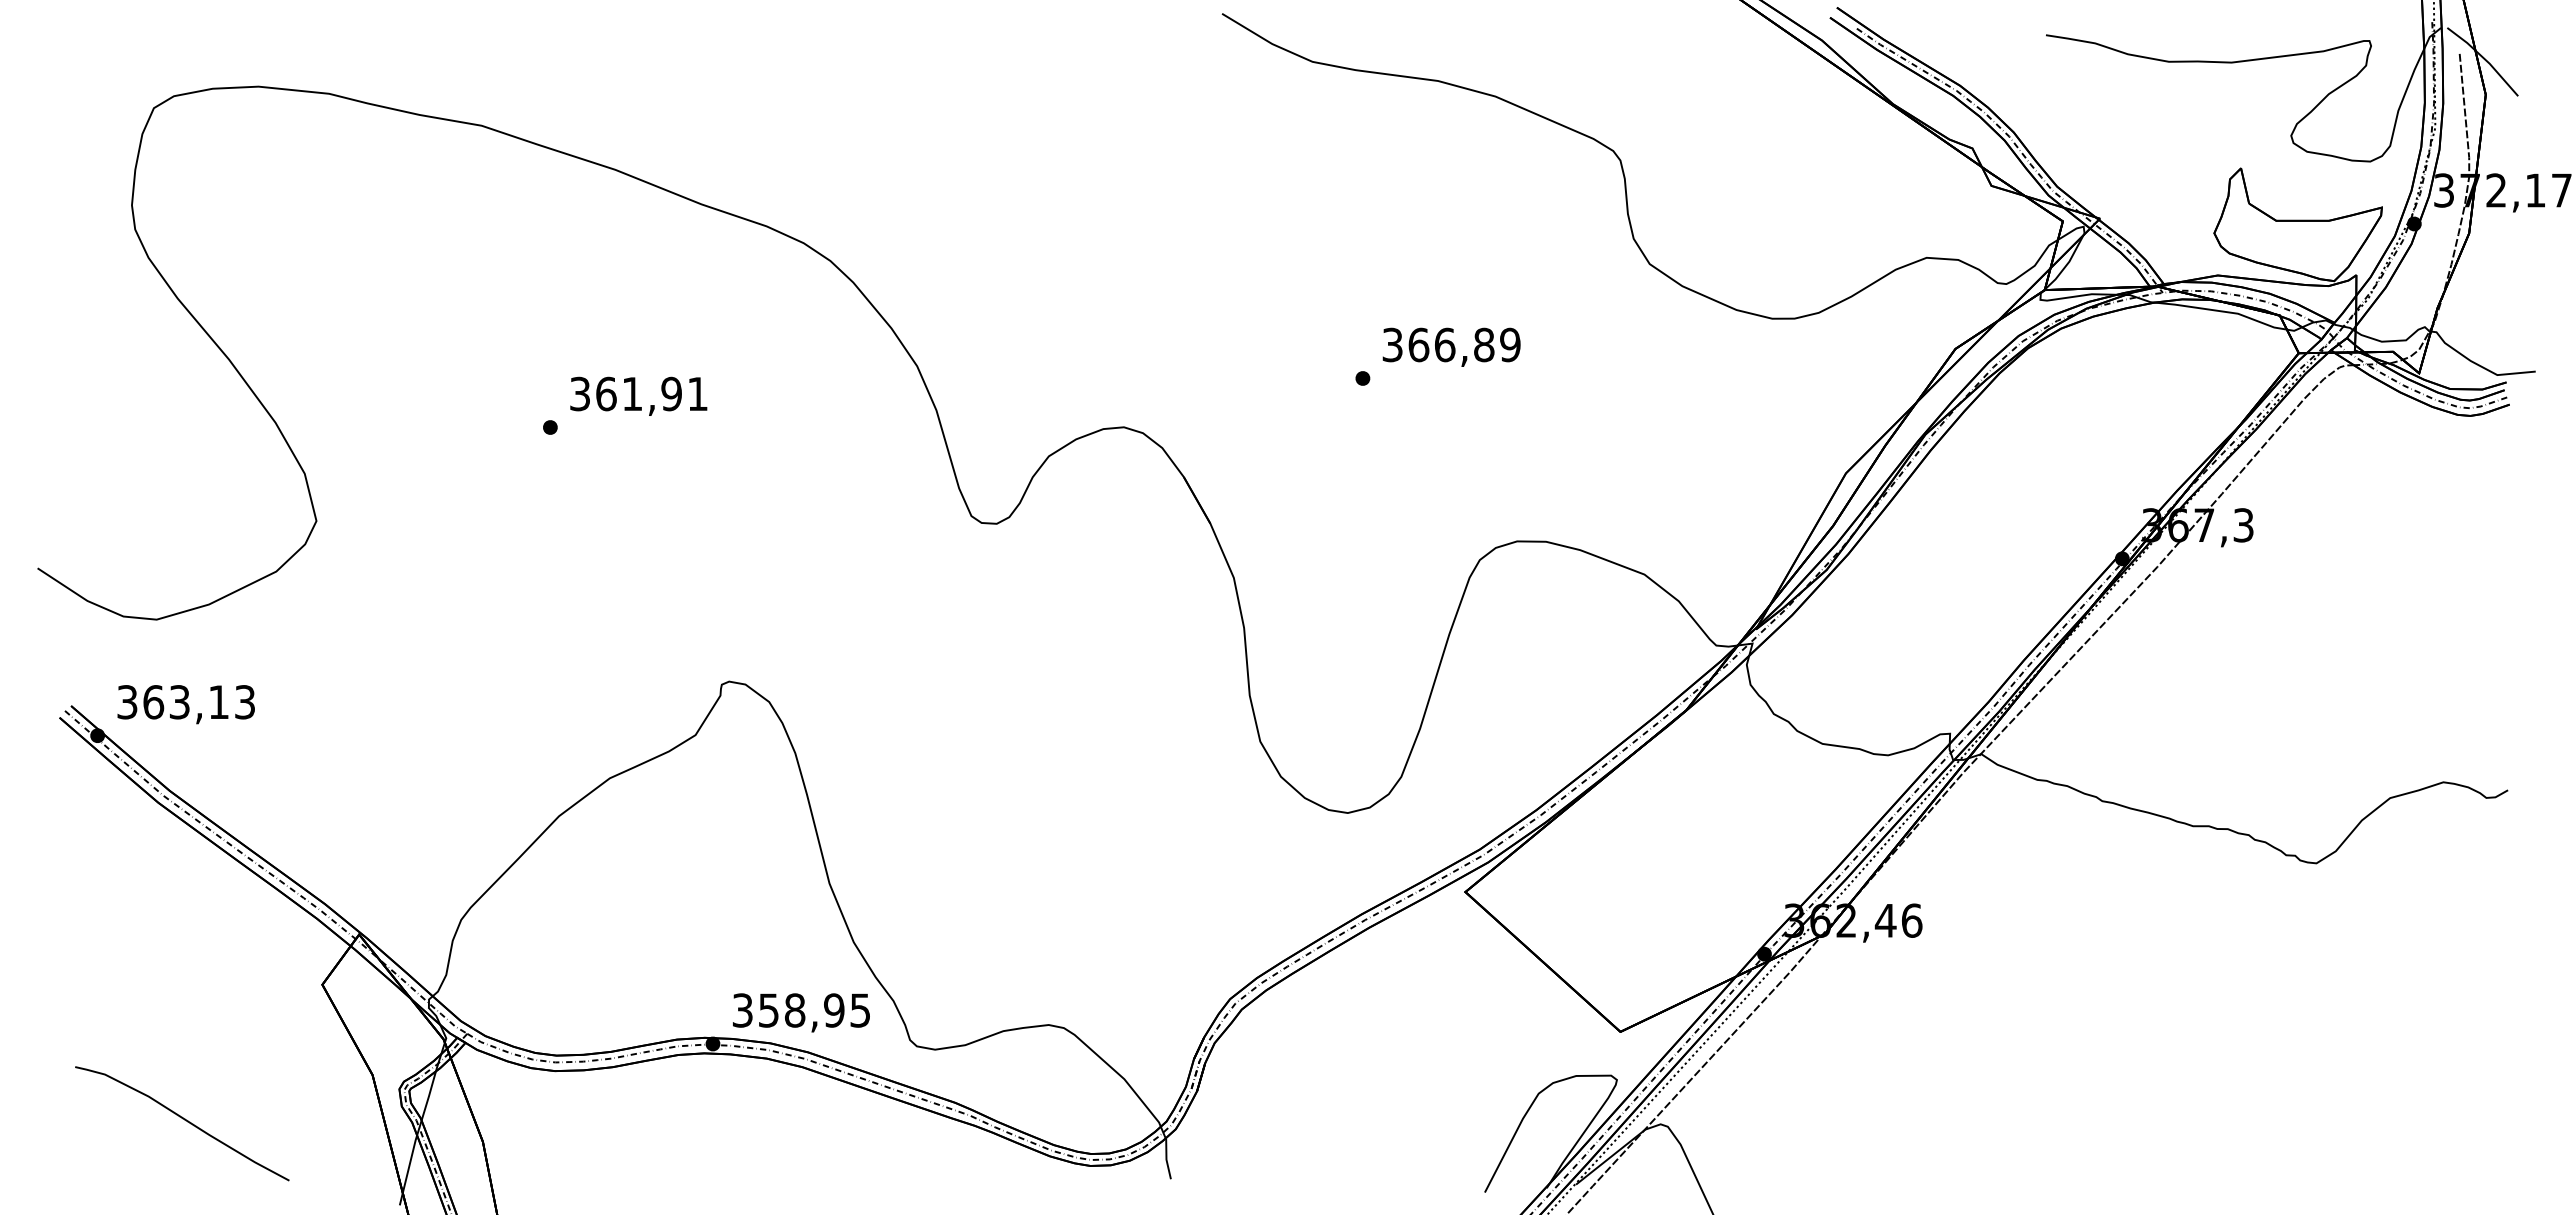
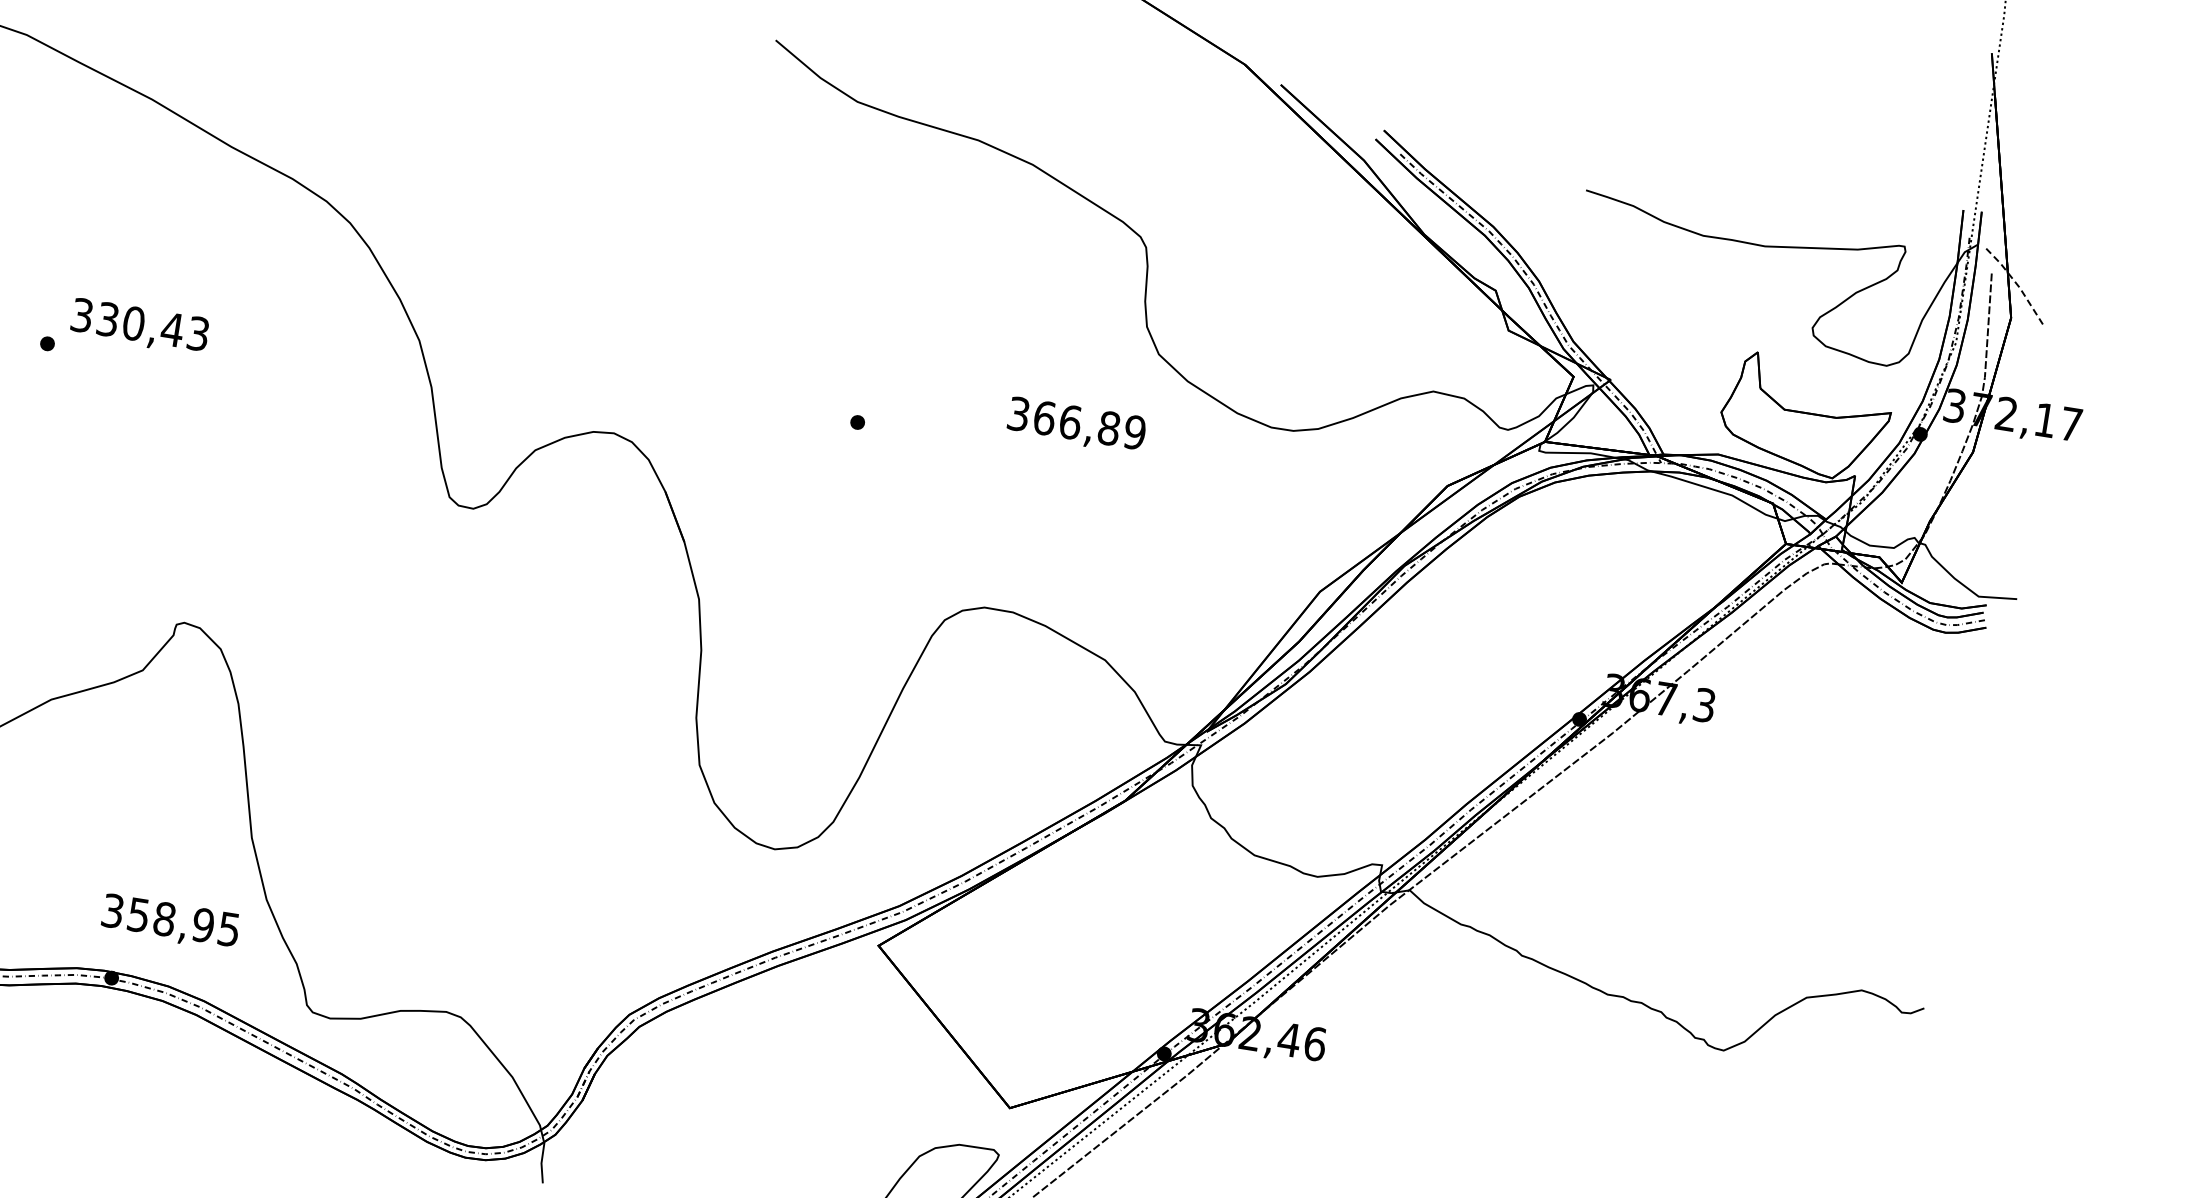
line: (2485, 59) -> (2016, 283), solid -> dashed
text: (1451, 346) -> (1076, 424), moved
text: (651, 393) -> (152, 326), 361,91 -> 330,43
text: (801, 1012) -> (170, 922), moved

